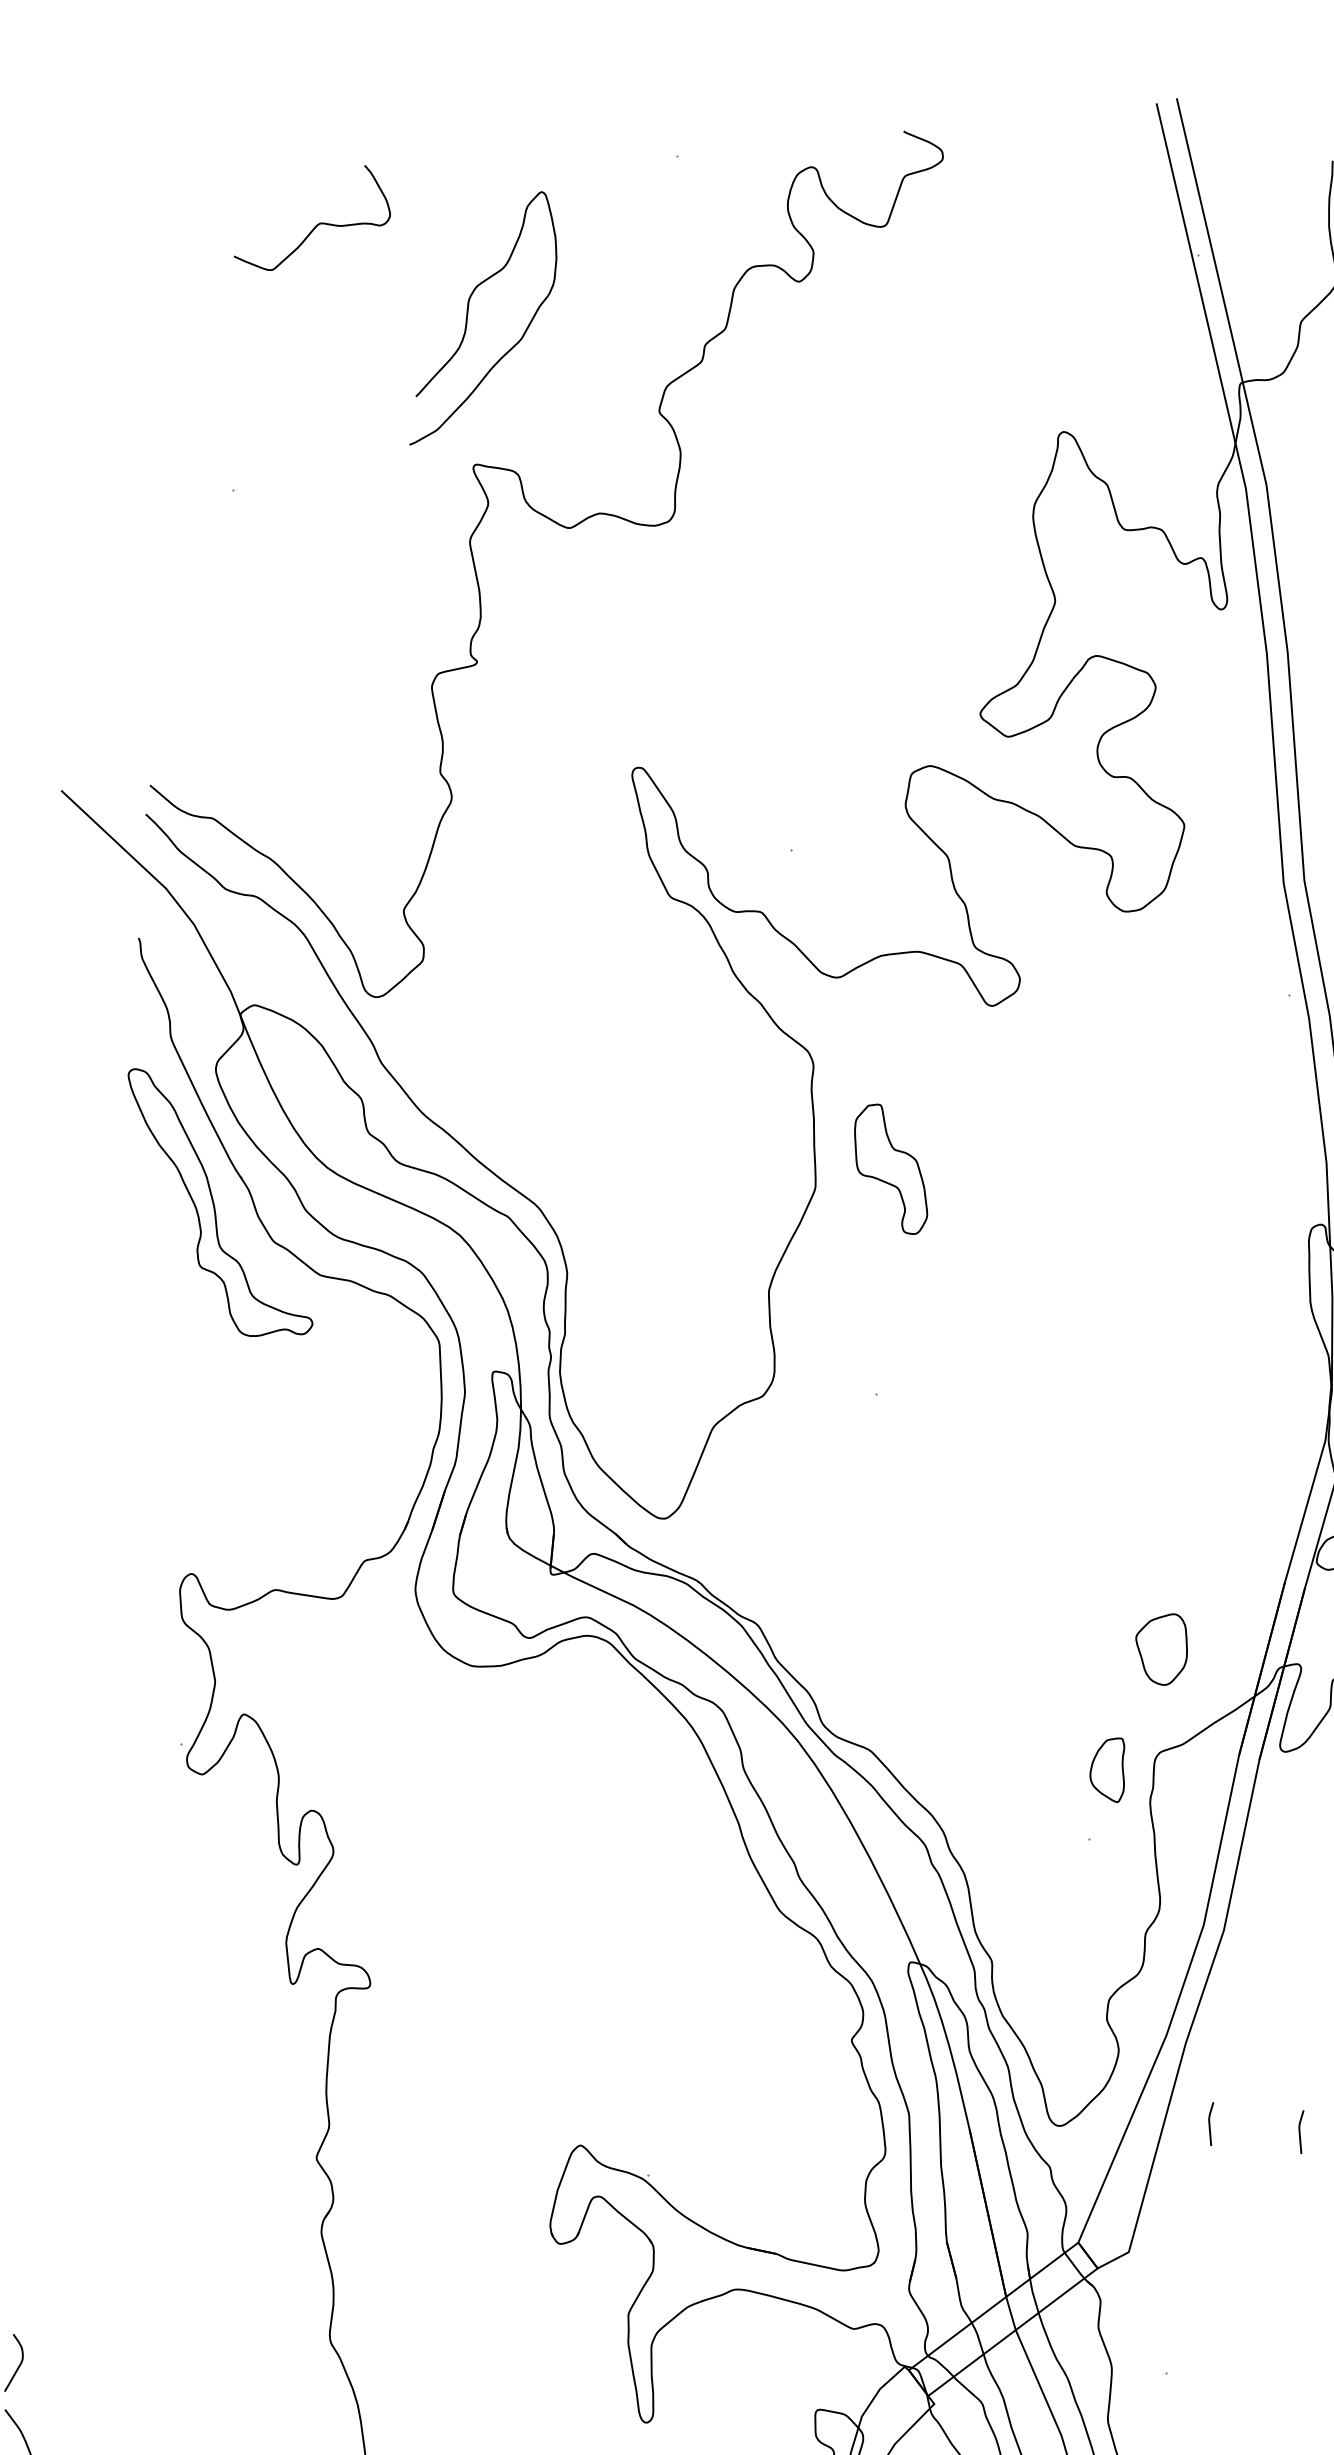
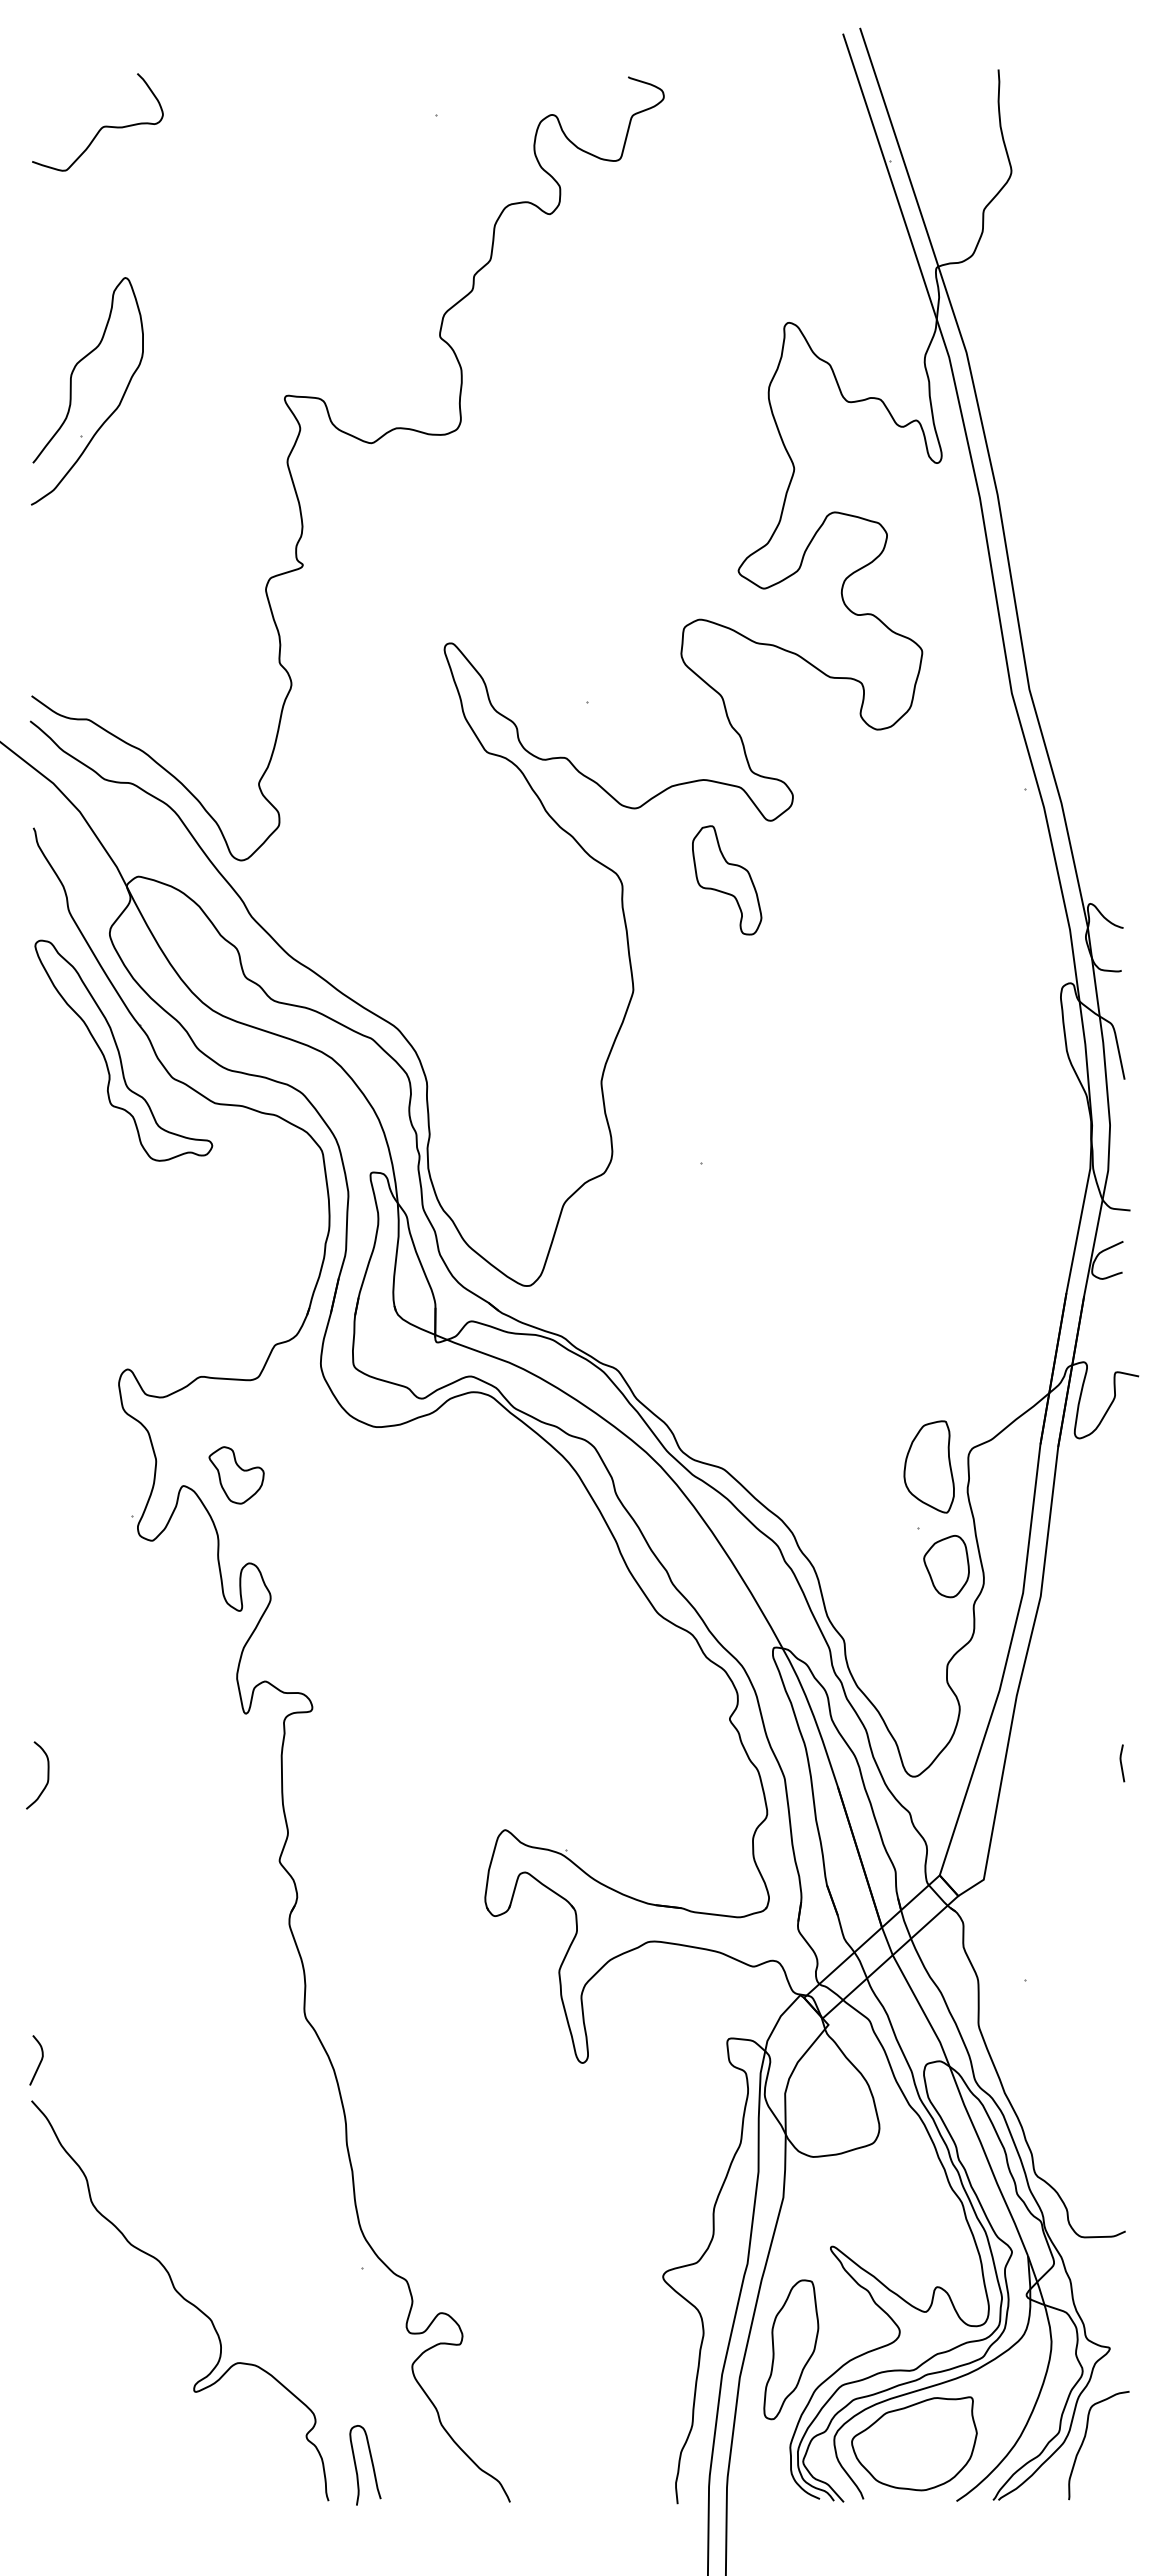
curve: (318, 222) -> (102, 126), moved
curve: (467, 317) -> (71, 391), moved
part: (891, 1169) -> (727, 880), moved
part: (1161, 1648) -> (946, 1566), moved
part: (306, 1707) -> (236, 1475), added
part: (1107, 1768) -> (928, 1466), size x1.67
curve: (57, 2035) -> (47, 1775), added
line: (1209, 2123) -> (1043, 1763), removed

